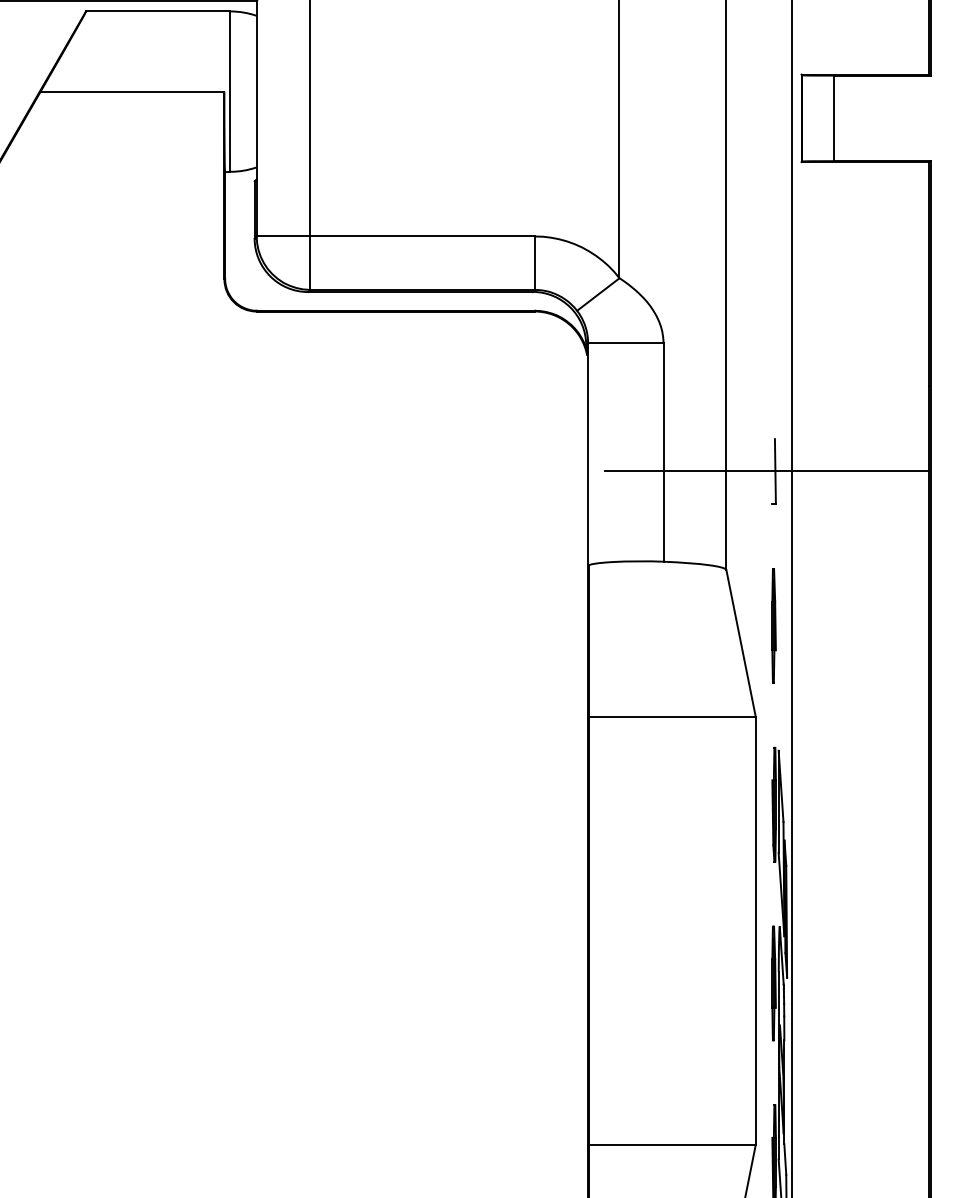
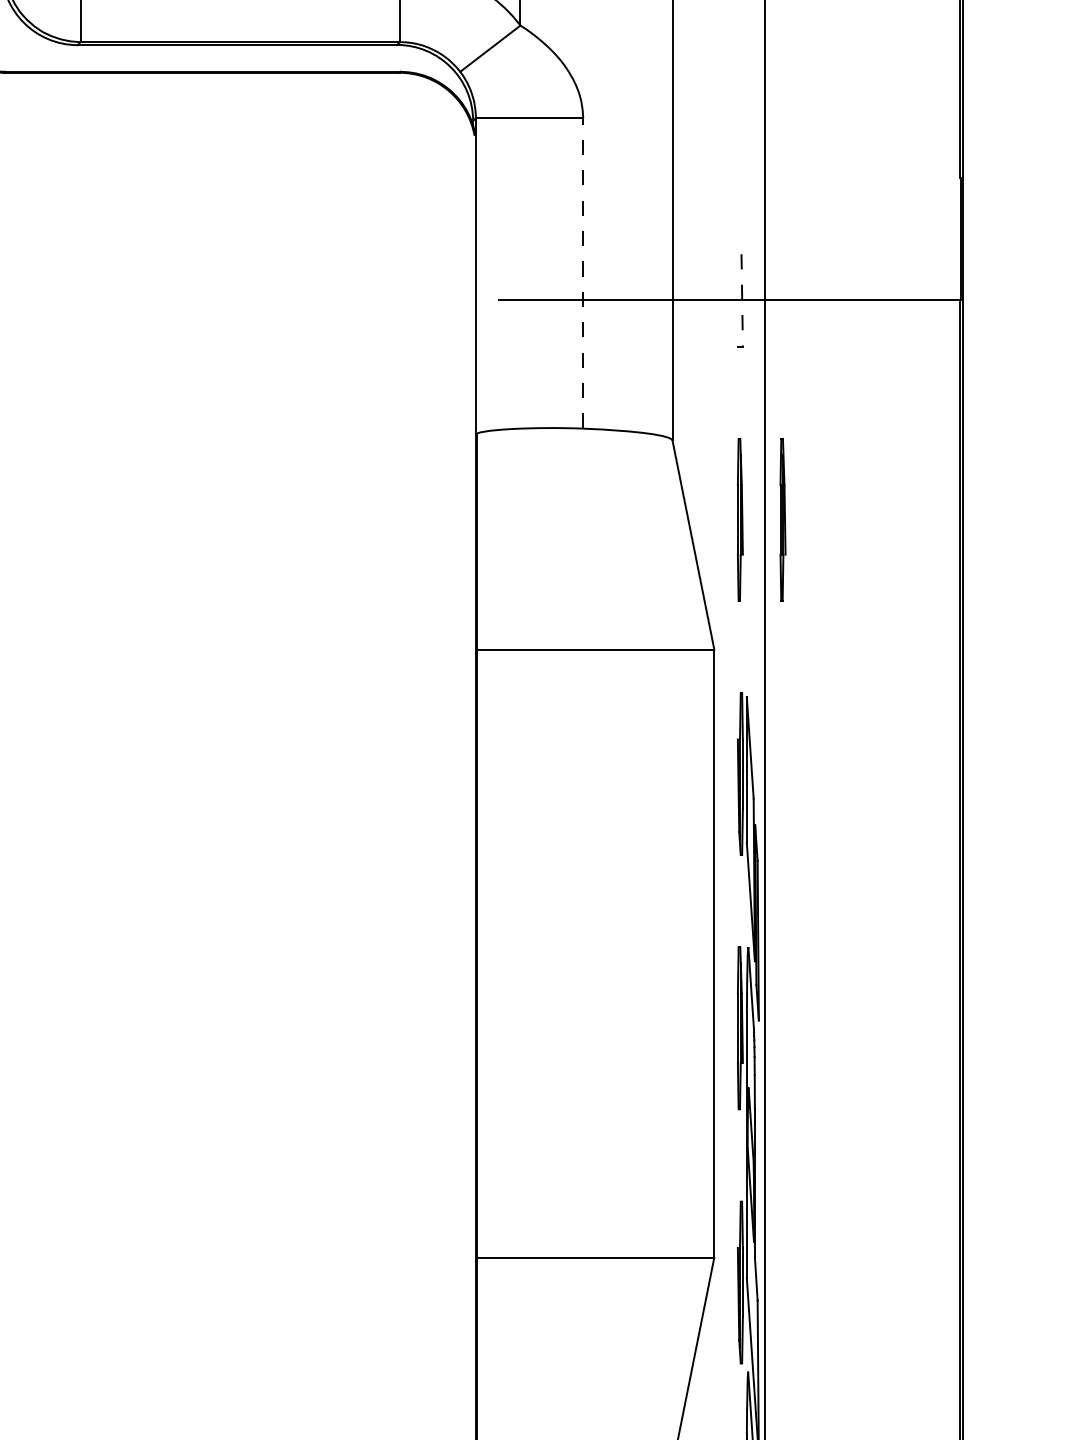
line: (663, 452) -> (583, 273), solid -> dashed
line: (775, 471) -> (742, 300), solid -> dashed
part: (803, 625) -> (782, 519), added

